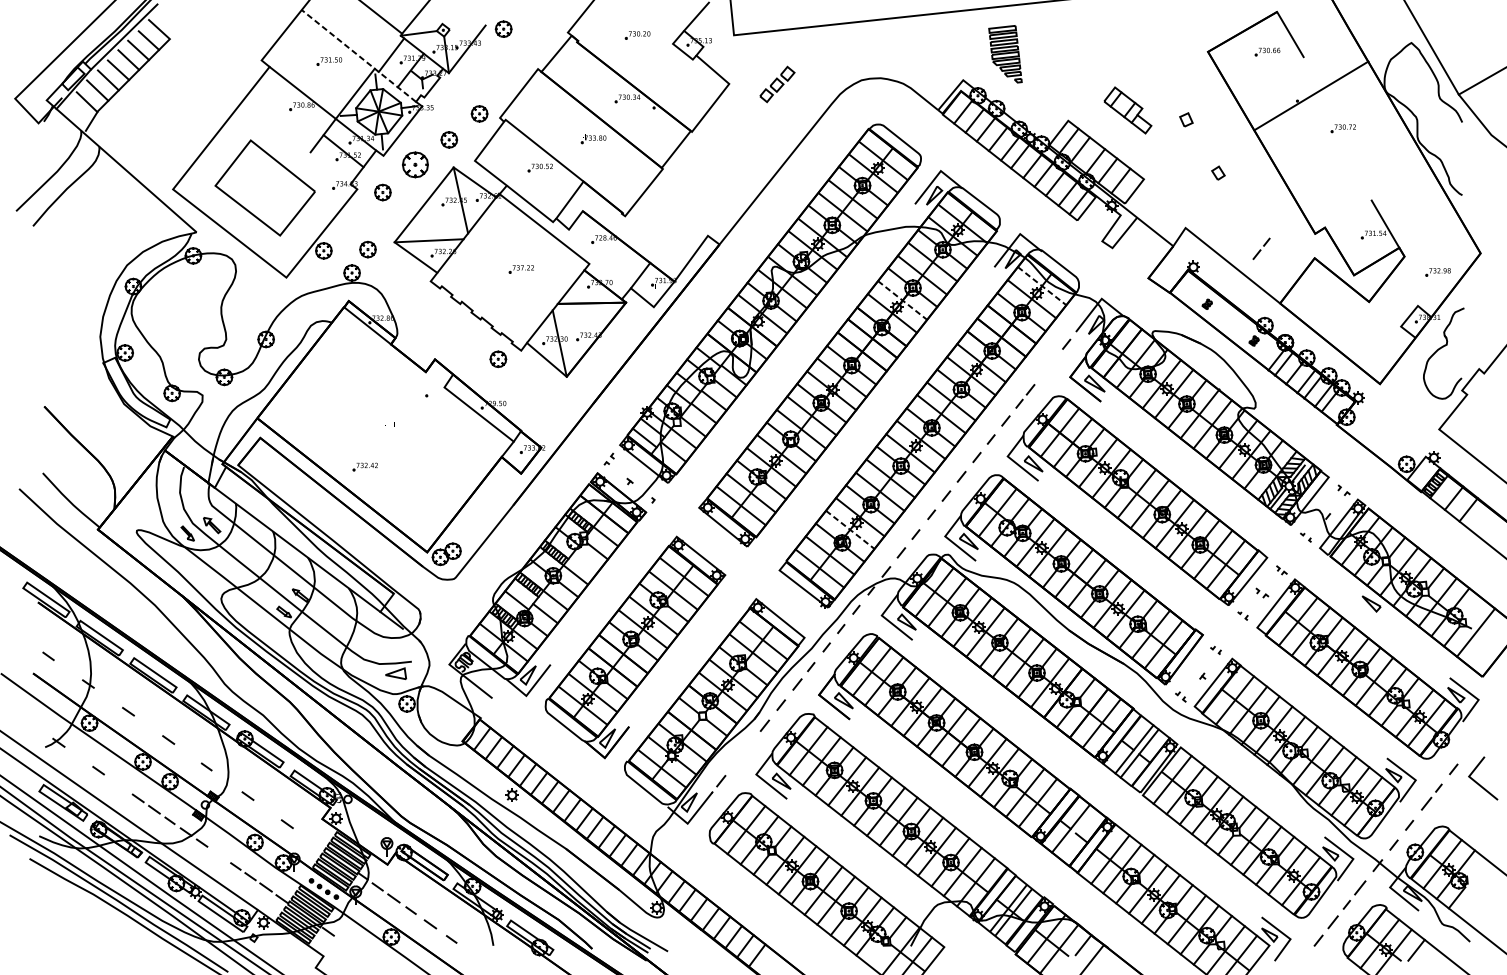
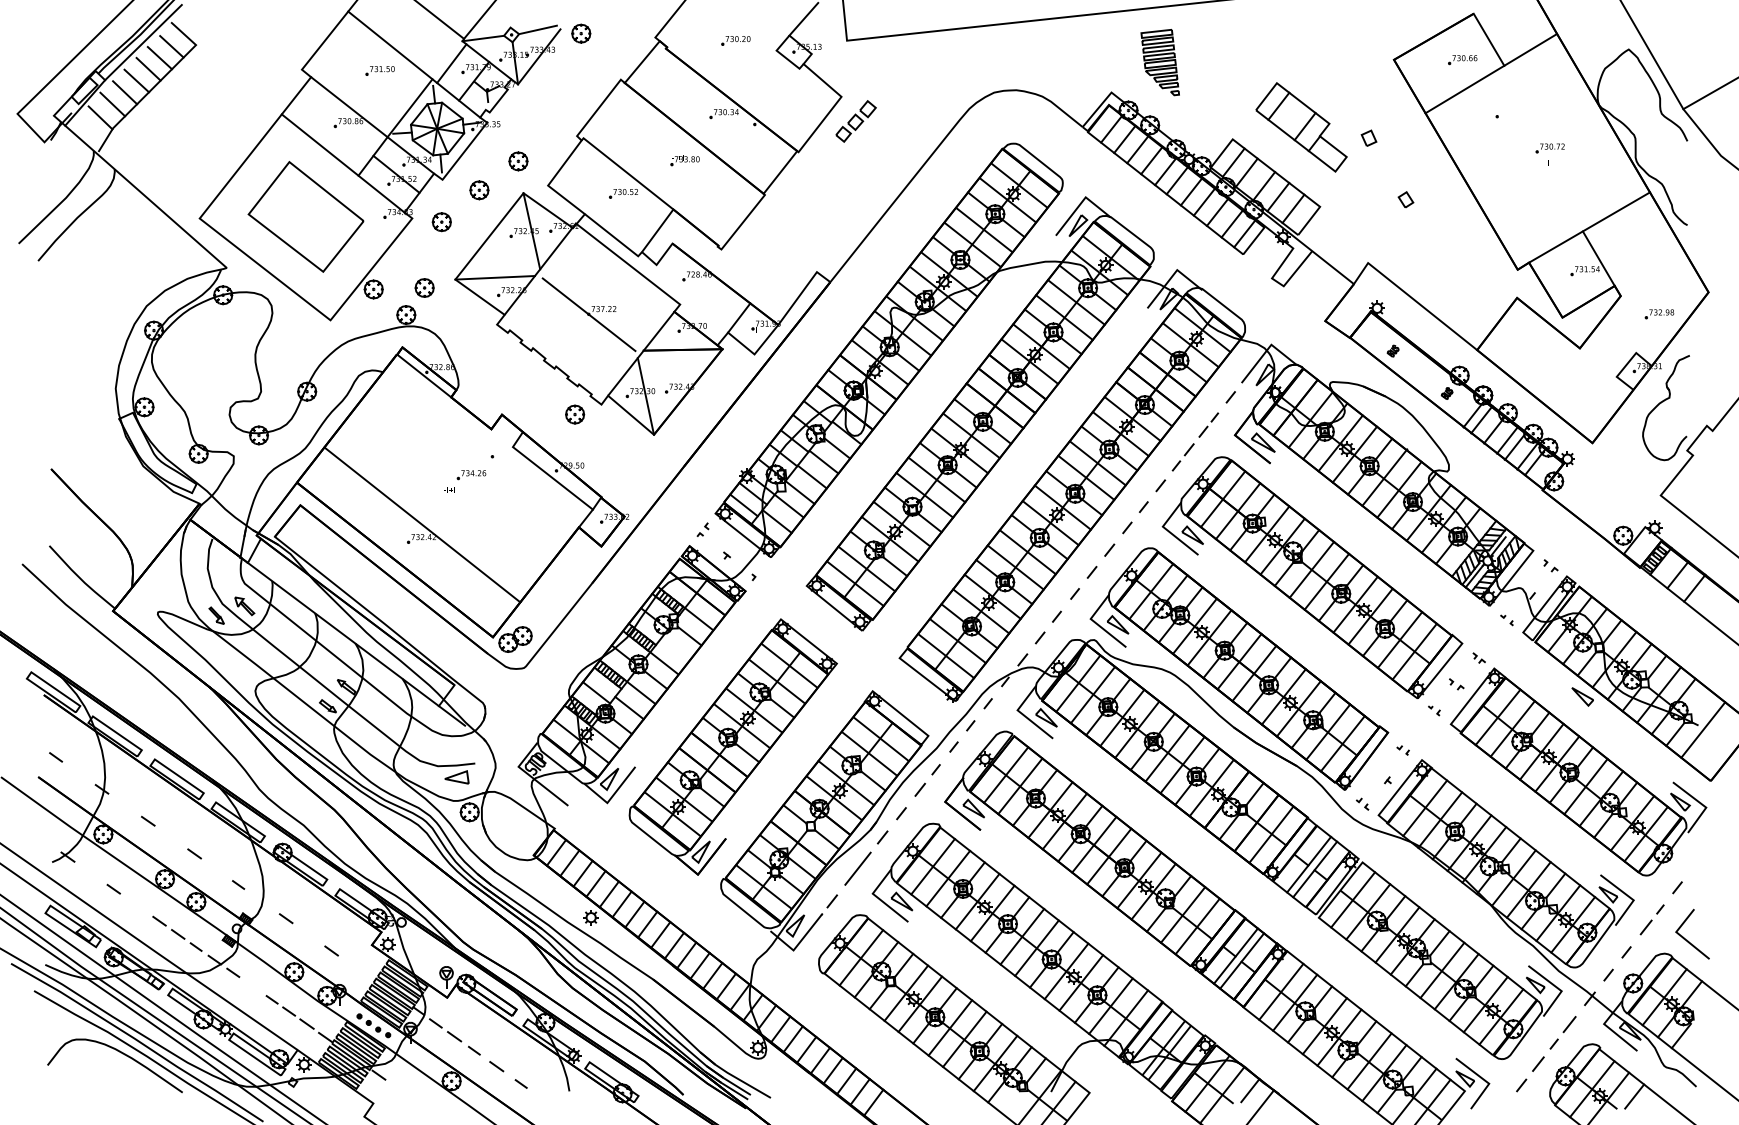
line: (465, 25) -> (537, 29), added
line: (359, 55) -> (414, 64), dashed -> solid
part: (776, 84) -> (855, 121), moved
line: (1311, 95) -> (1491, 73), moved
part: (1127, 110) -> (1301, 127), size x1.67
part: (479, 113) -> (553, 131), removed
line: (296, 141) -> (342, 163), added
part: (415, 165) -> (479, 190), size x0.62
line: (1377, 197) -> (1589, 227), added
line: (1260, 249) -> (1207, 425), moved
line: (509, 272) -> (588, 314), added
line: (1042, 286) -> (1202, 330), dashed -> solid
line: (902, 301) -> (1041, 347), dashed -> solid
part: (408, 412) -> (471, 475), added
line: (366, 454) -> (422, 524), added
line: (850, 529) -> (981, 611), dashed -> solid
line: (743, 752) -> (857, 868), added
line: (1479, 783) -> (1688, 940), moved
line: (1076, 832) -> (1242, 960), added
curve: (106, 913) -> (122, 1054), added

